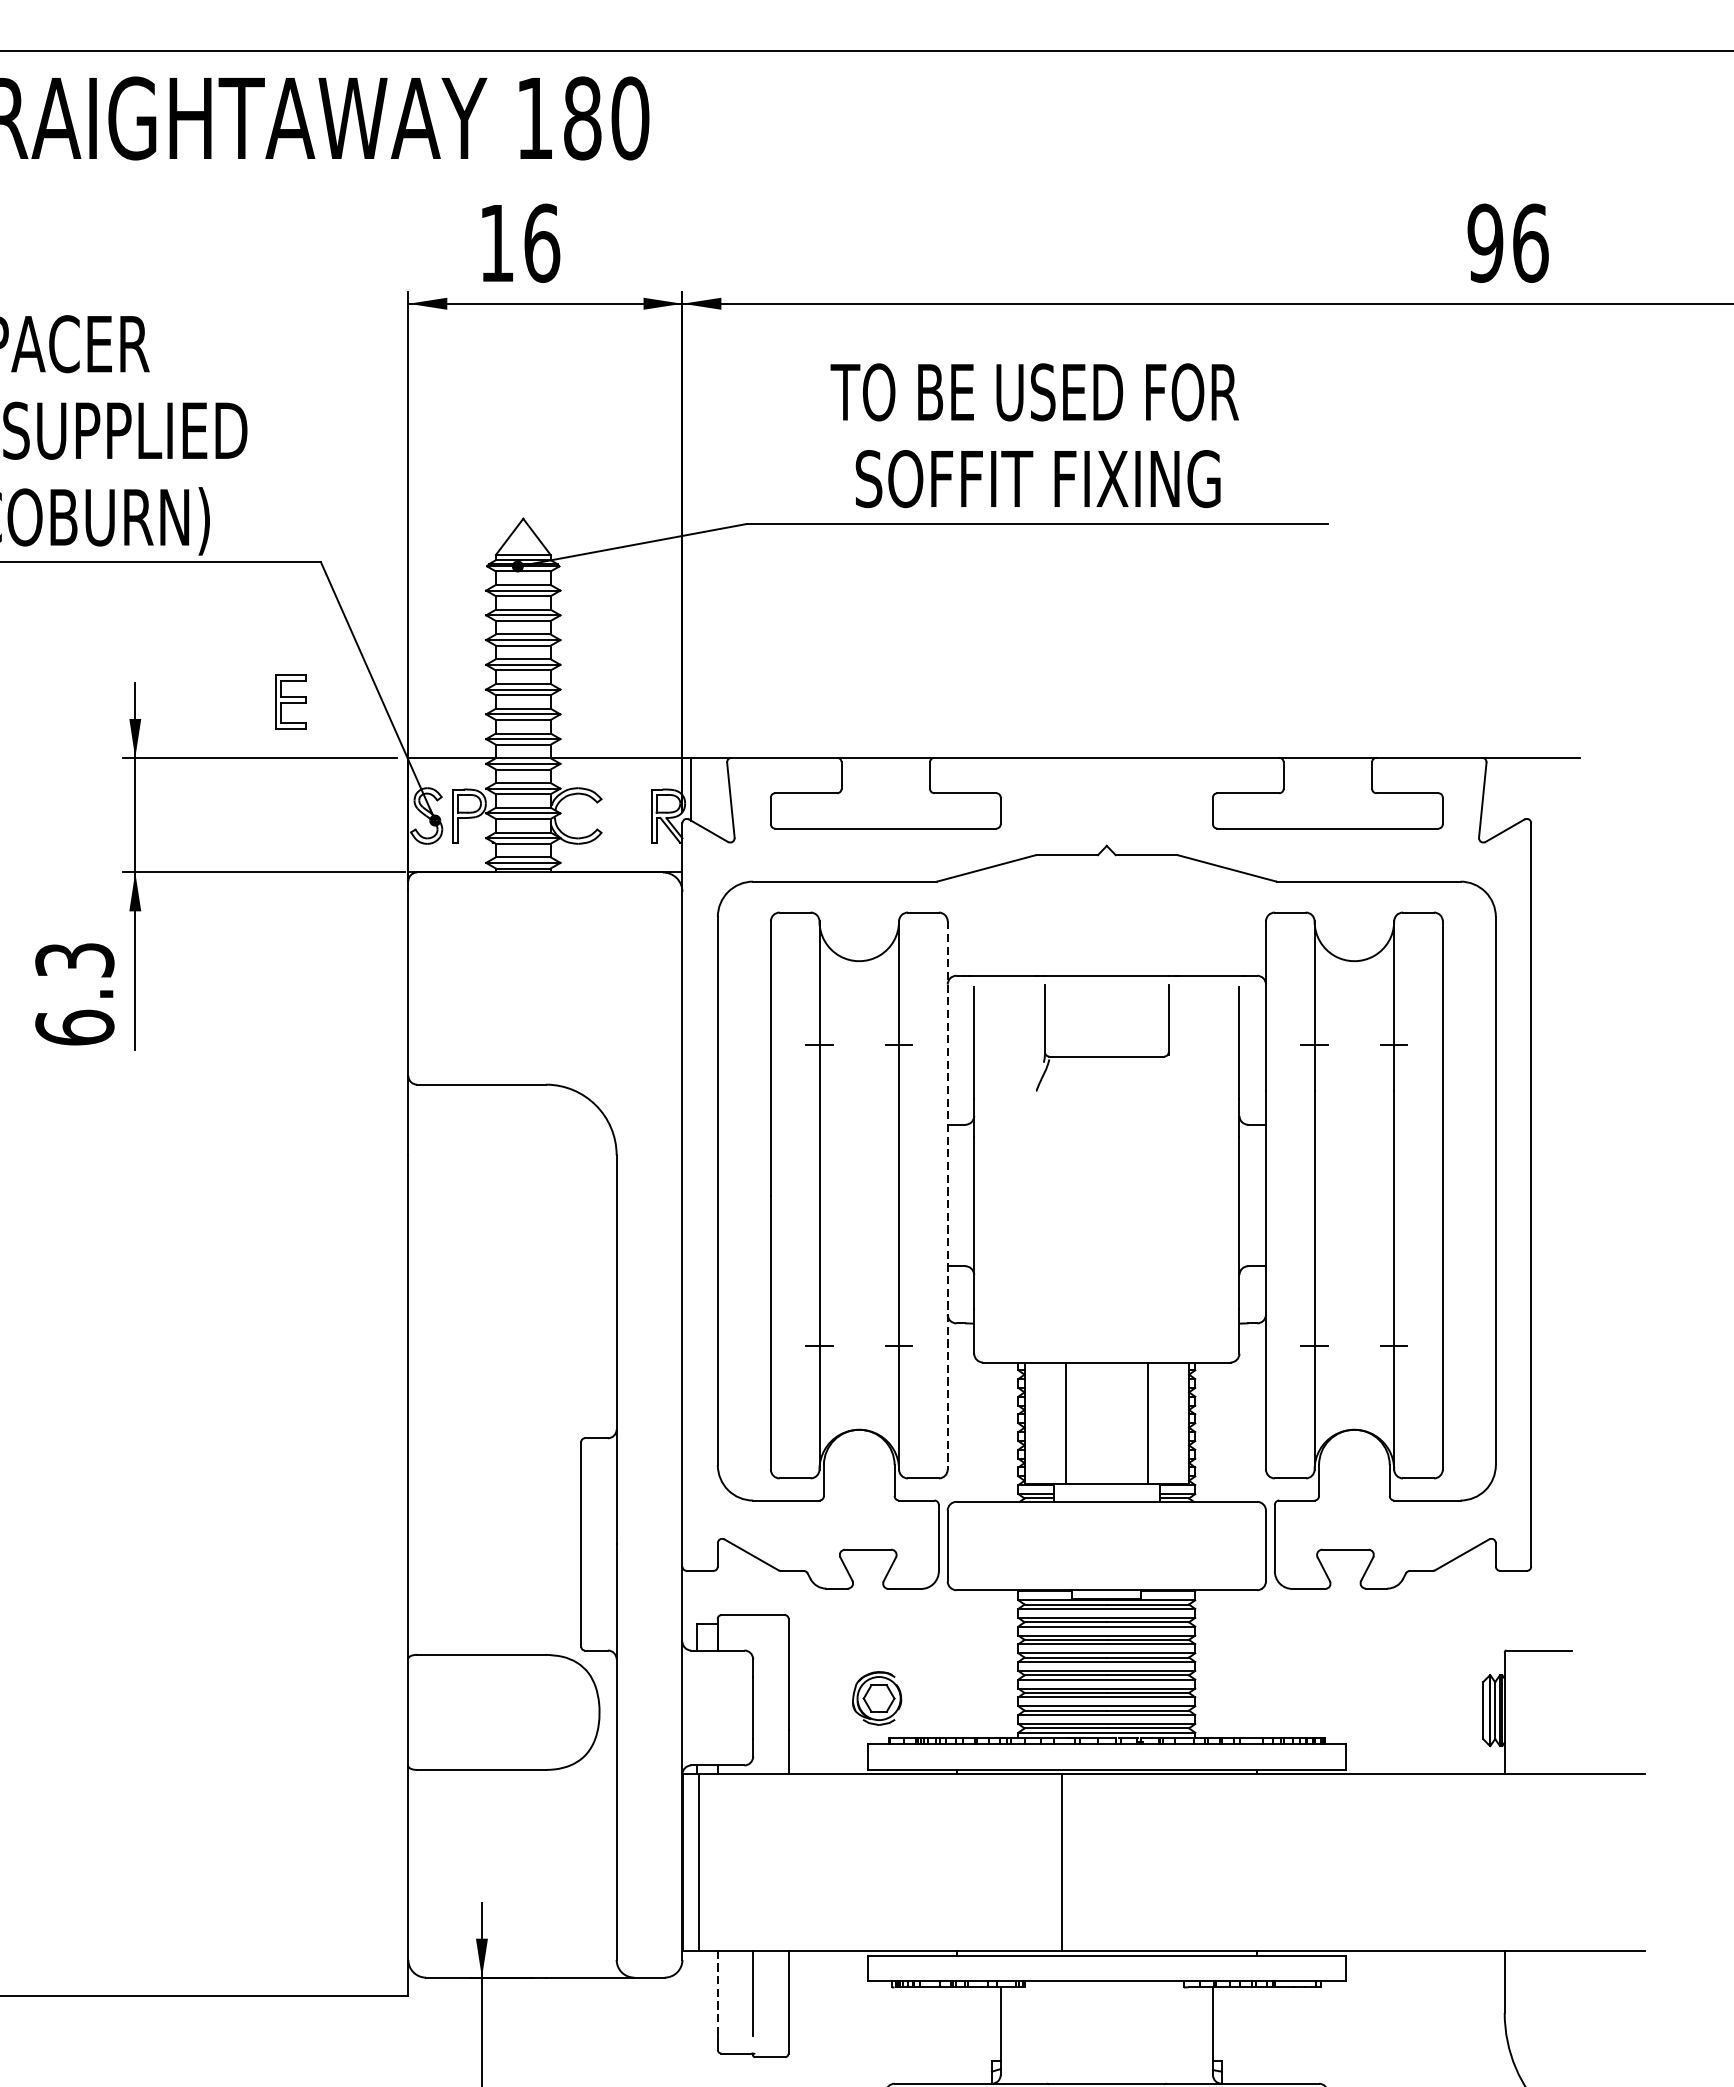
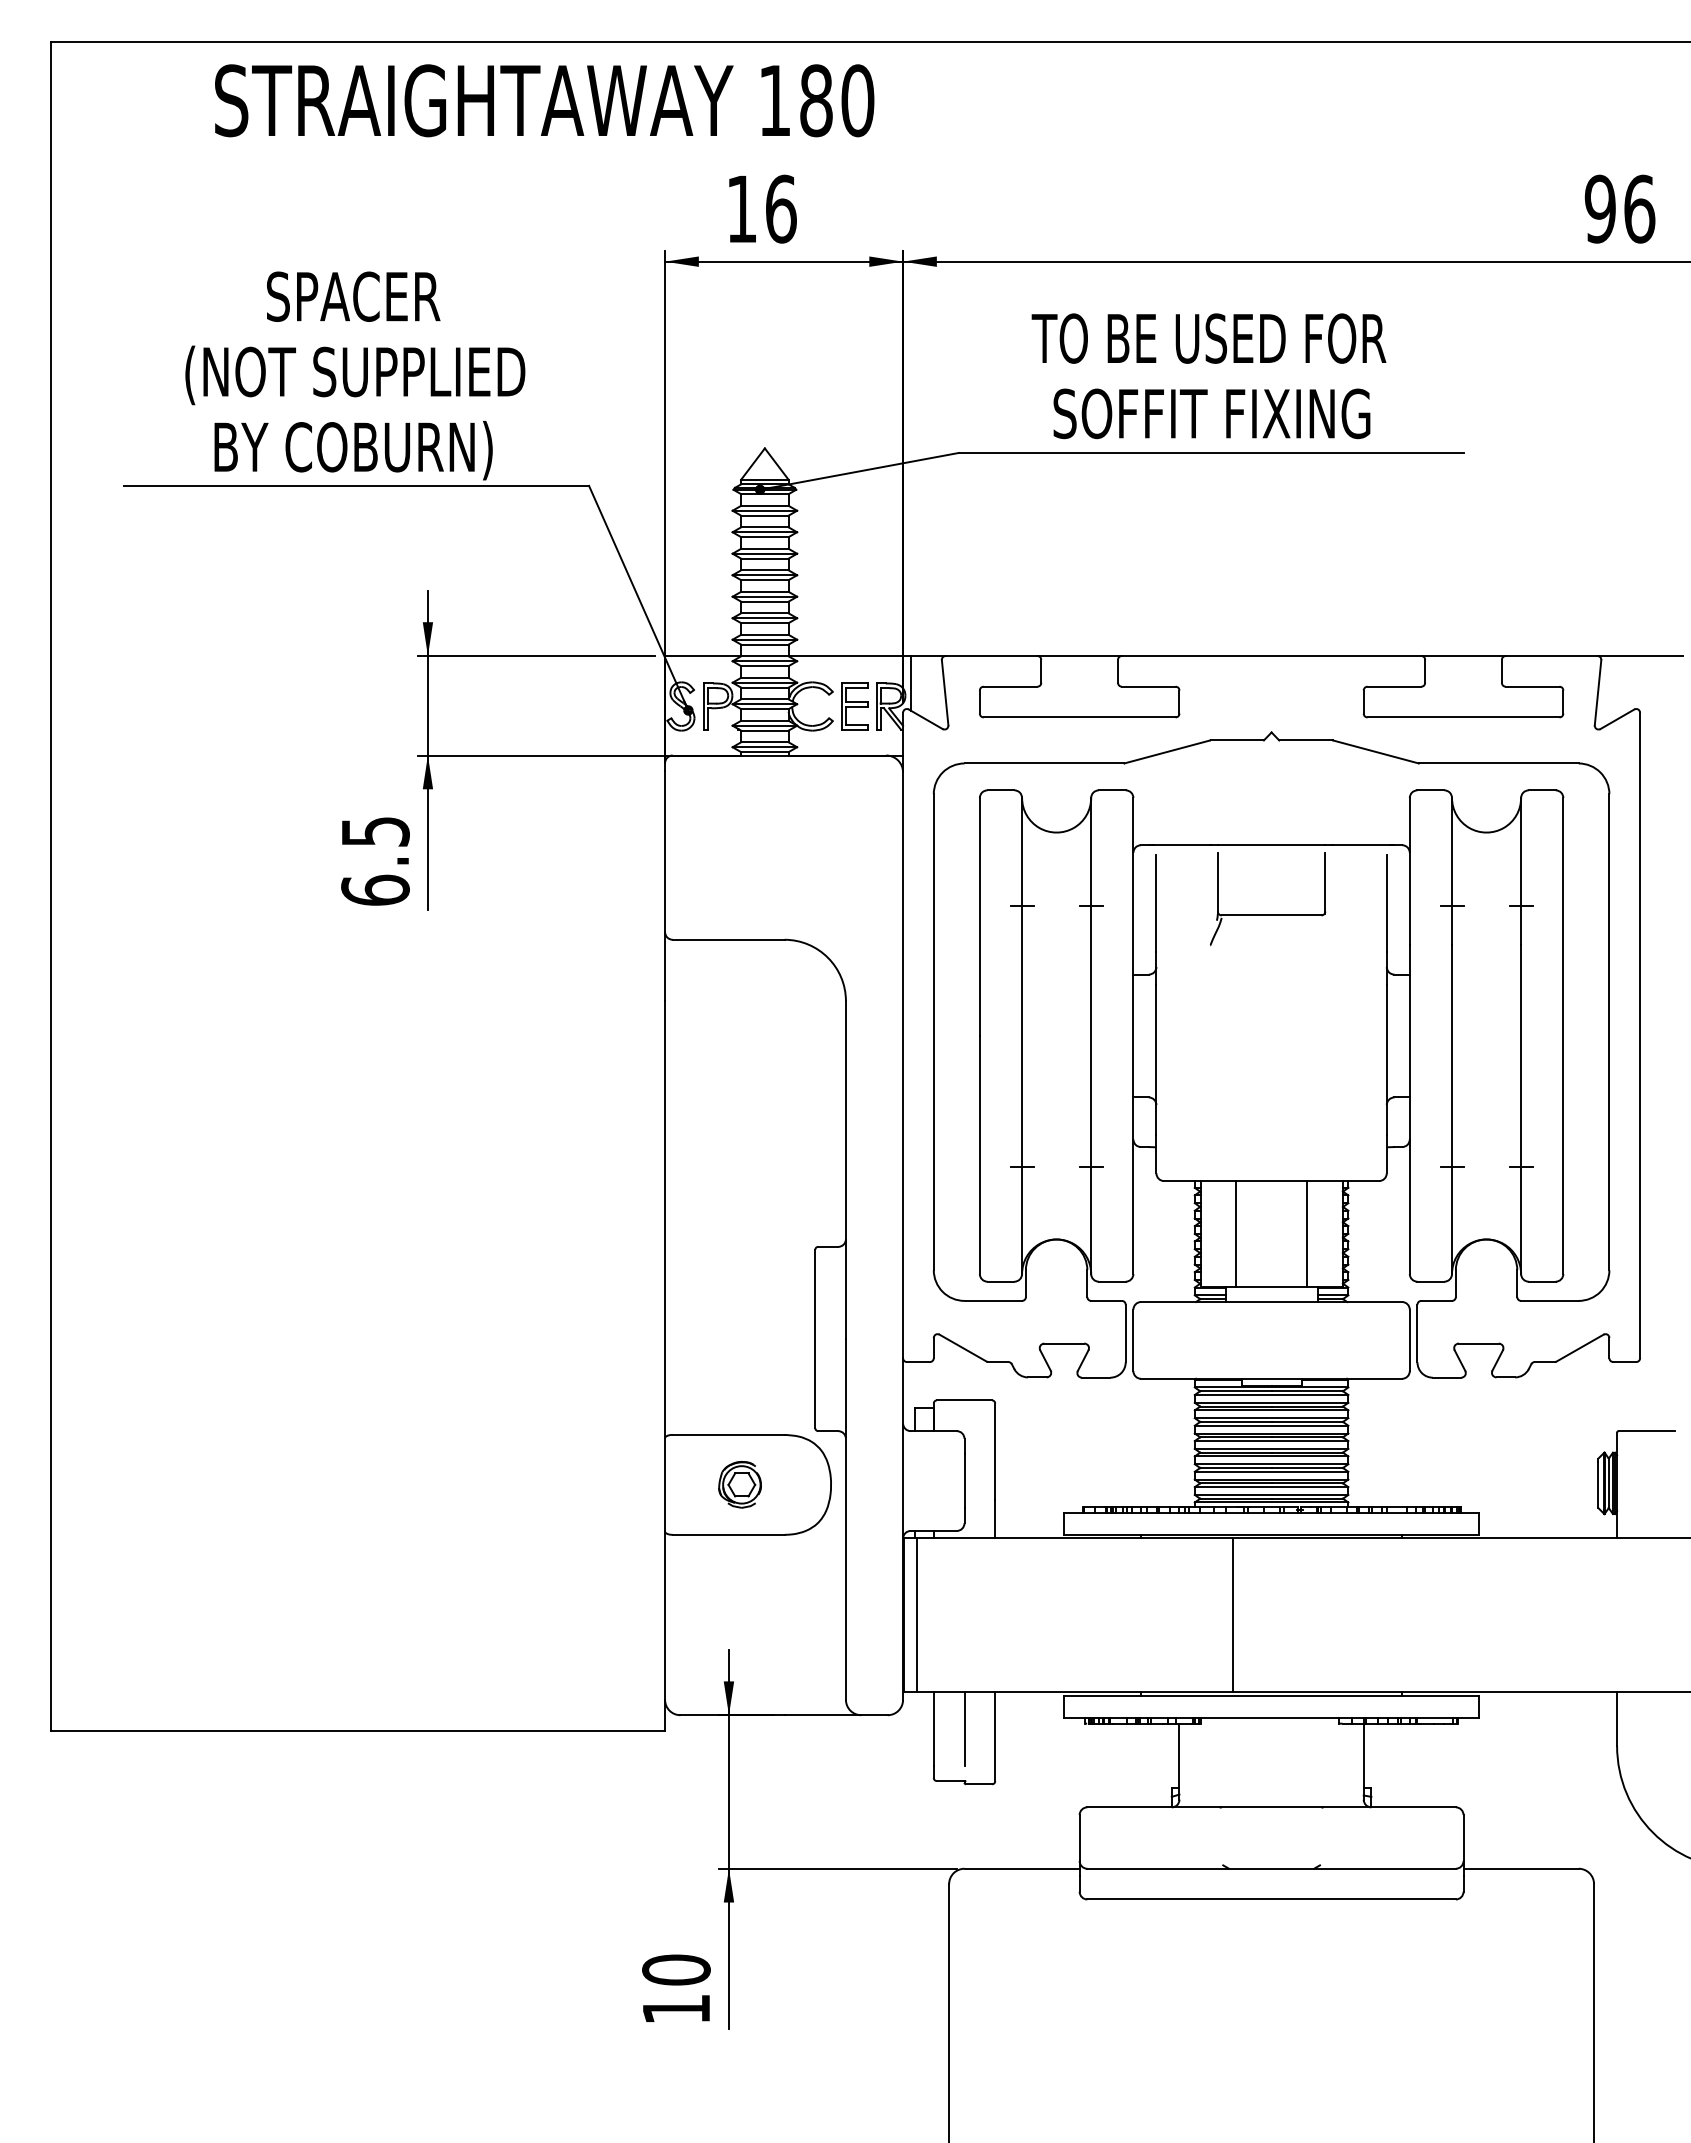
part: (290, 702) -> (854, 706), moved
text: (74, 959) -> (375, 831), 6.3 -> 6.5
line: (947, 1196) -> (1133, 1036), dashed -> solid
part: (876, 1698) -> (739, 1484), moved
line: (717, 1994) -> (933, 1729), dashed -> solid

